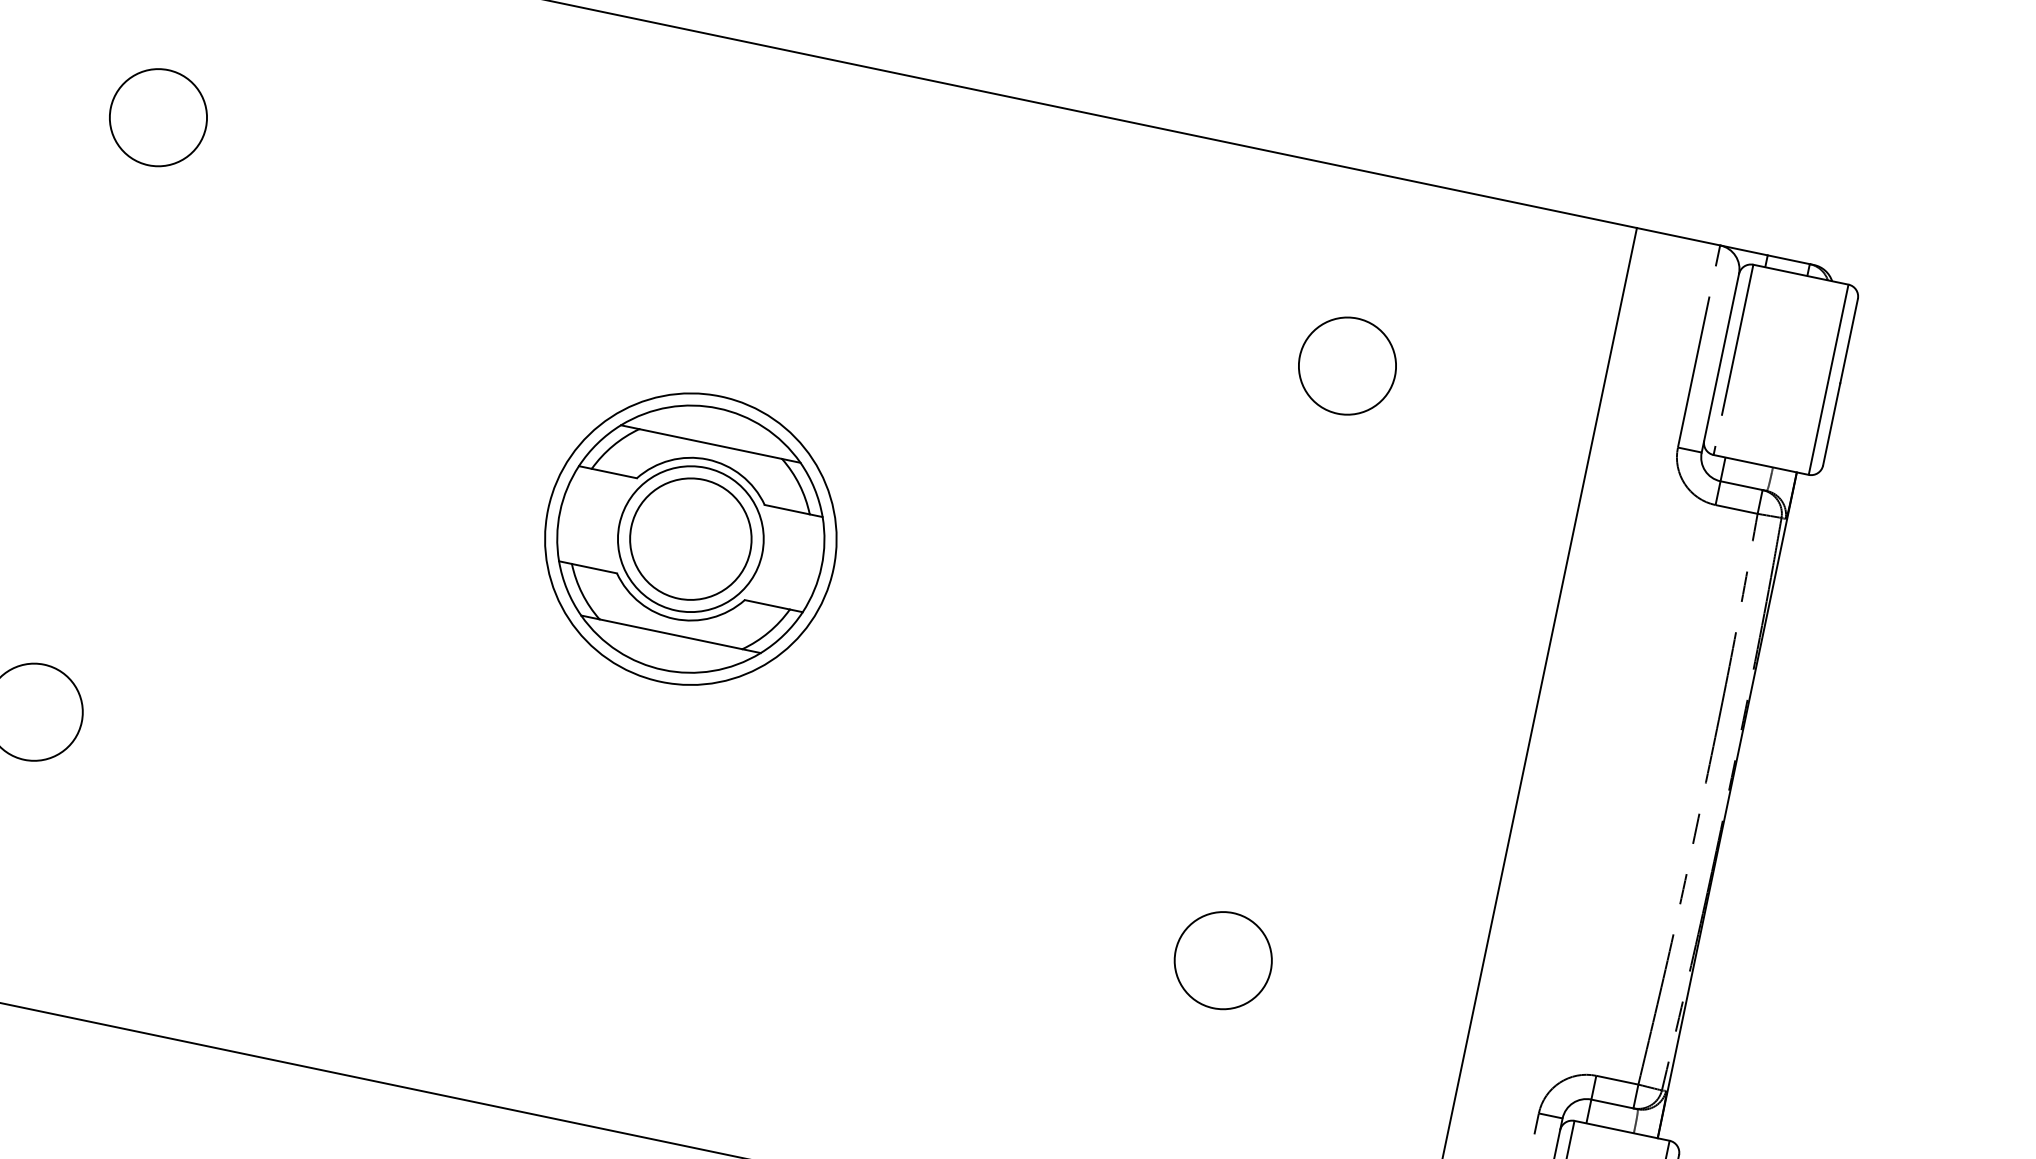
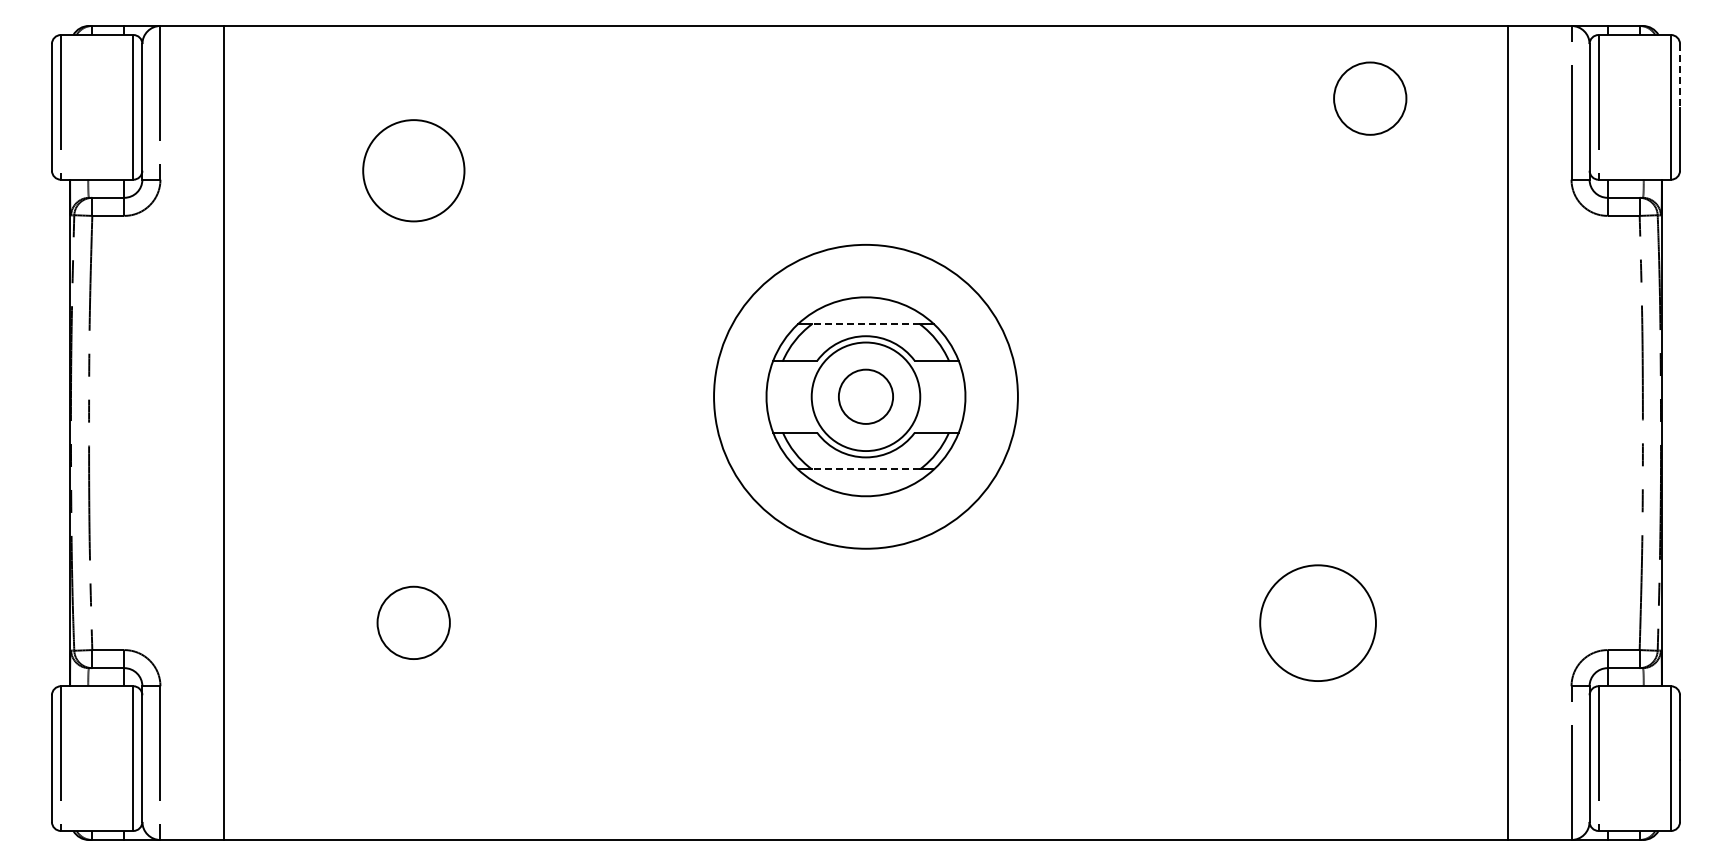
circle: (158, 117) -> (413, 170), size x1.4
line: (1849, 341) -> (1680, 76), solid -> dashed
circle: (1347, 365) -> (1370, 98), moved
line: (710, 443) -> (865, 324), solid -> dashed
circle: (690, 538) -> (865, 396), size x0.6
circle: (690, 538) -> (865, 396), size x1.4
line: (670, 634) -> (865, 469), solid -> dashed
circle: (1223, 960) -> (1318, 622), size x1.6

